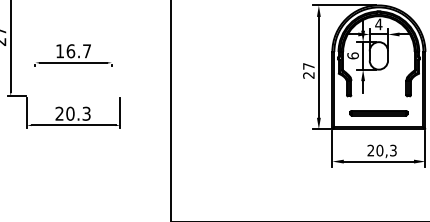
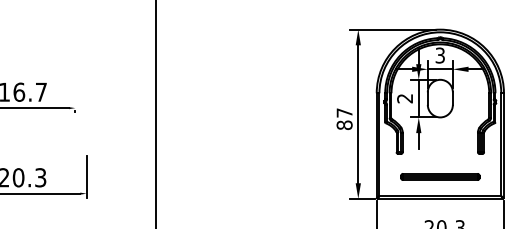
text: (378, 24) -> (439, 55), 4 -> 3
text: (352, 55) -> (404, 98), 6 -> 2
text: (308, 75) -> (344, 125), 27 -> 87

